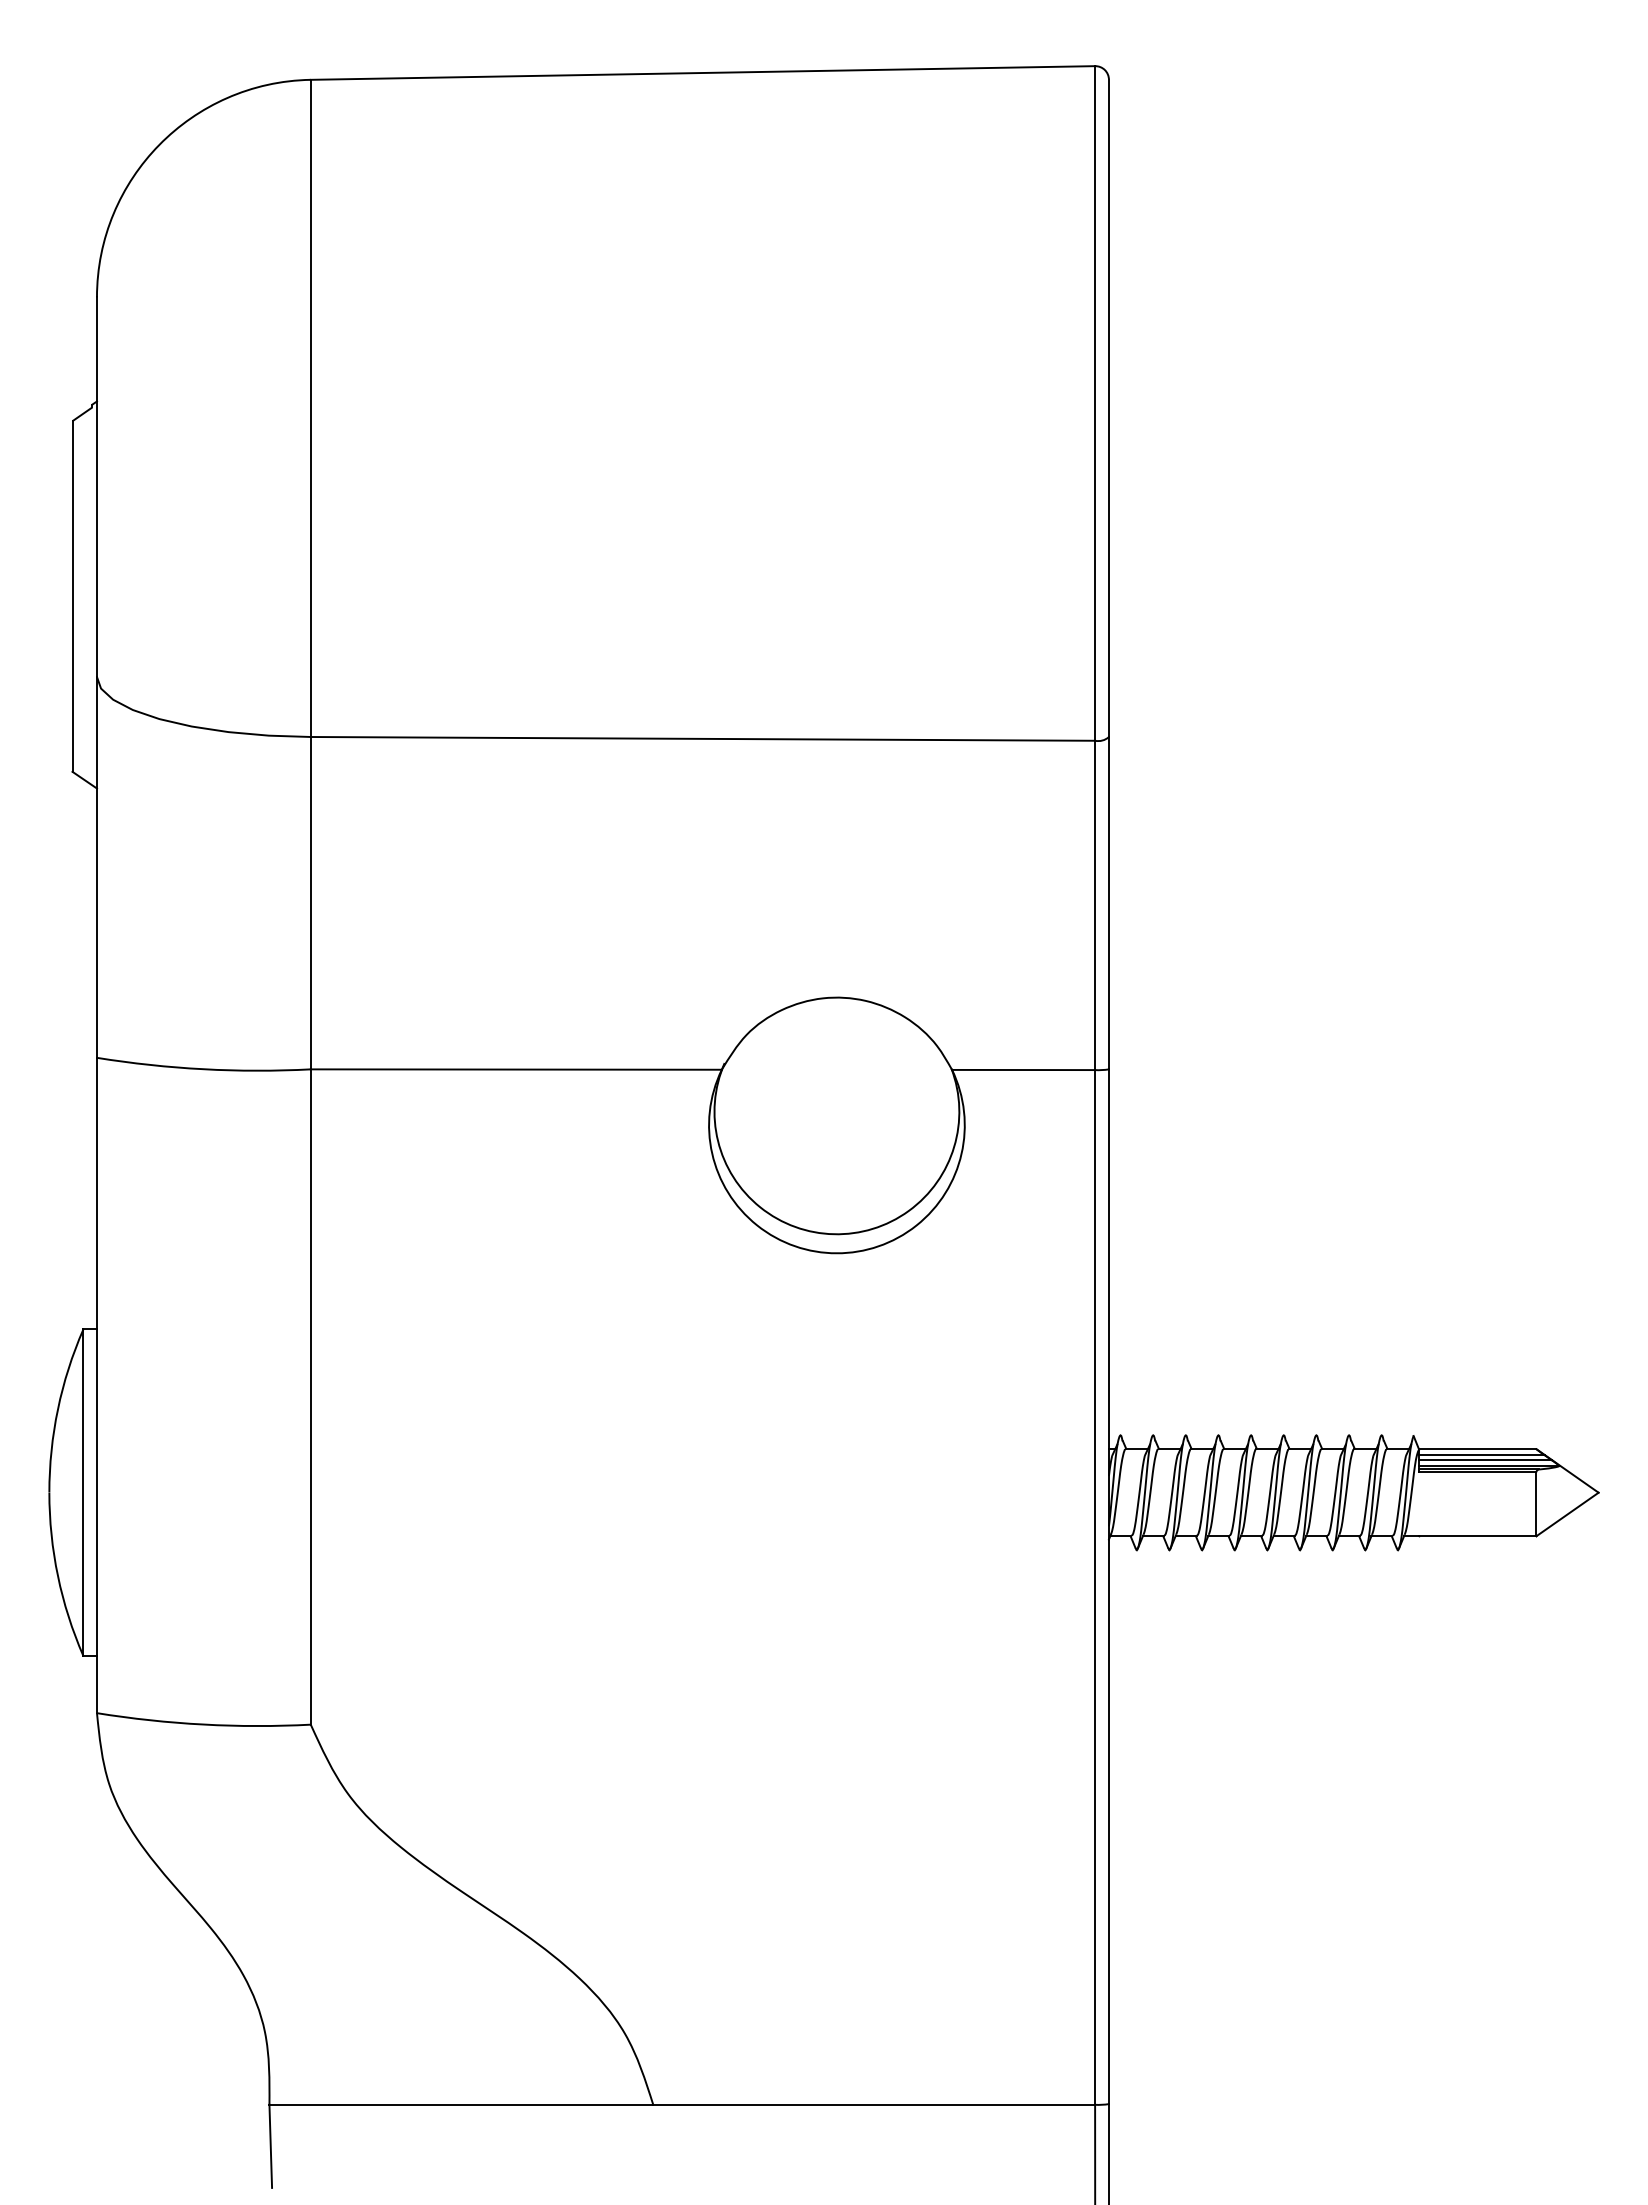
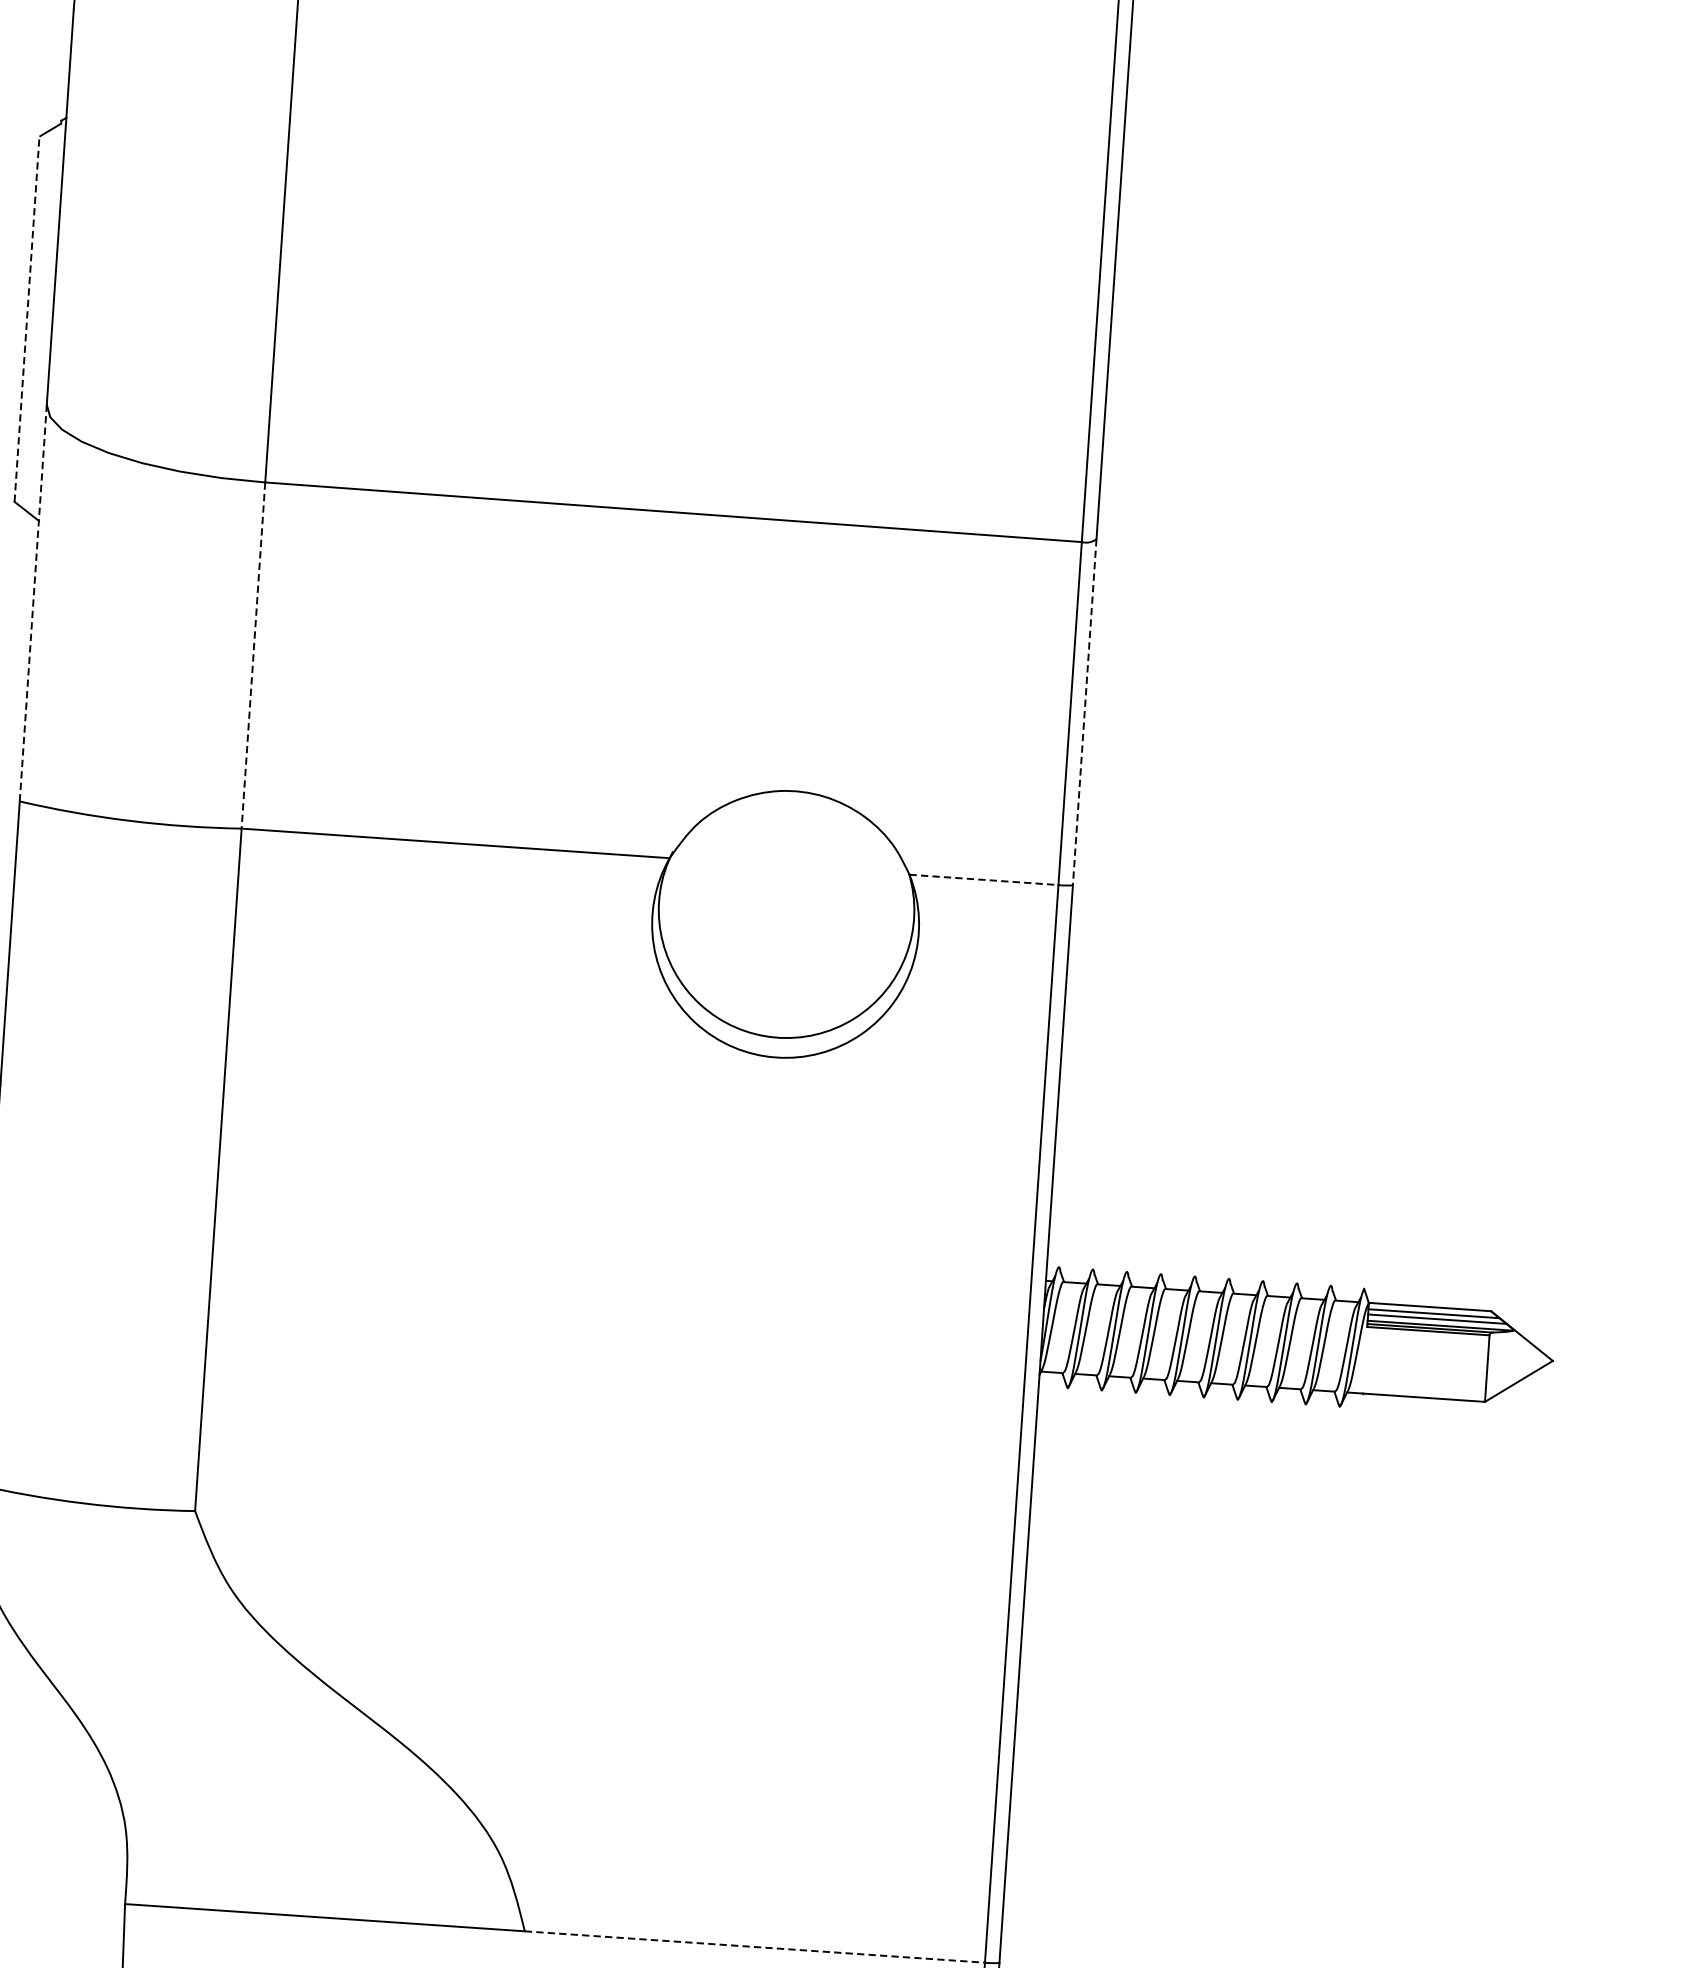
line: (72, 596) -> (27, 319), solid -> dashed
line: (96, 866) -> (32, 602), solid -> dashed
line: (310, 903) -> (253, 655), solid -> dashed
line: (1108, 903) -> (1084, 712), solid -> dashed
line: (1023, 1070) -> (983, 880), solid -> dashed
line: (874, 2104) -> (755, 1946), solid -> dashed

